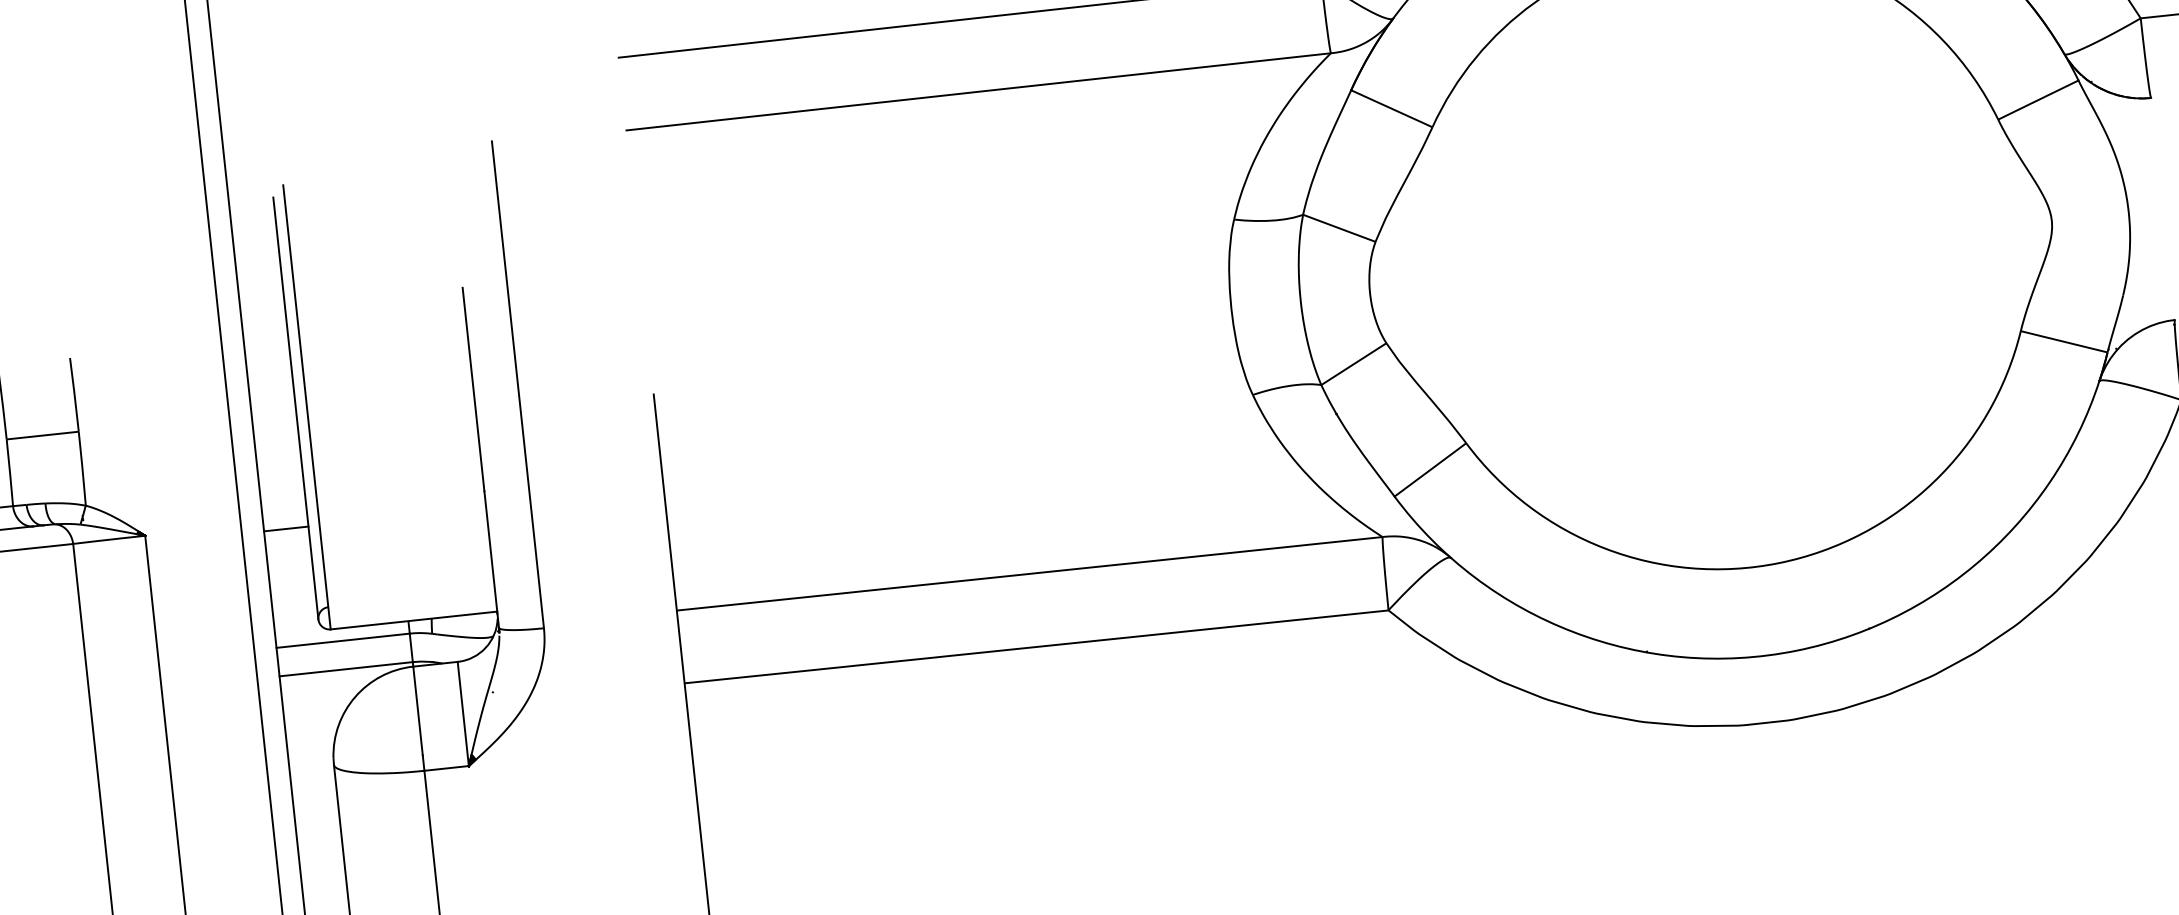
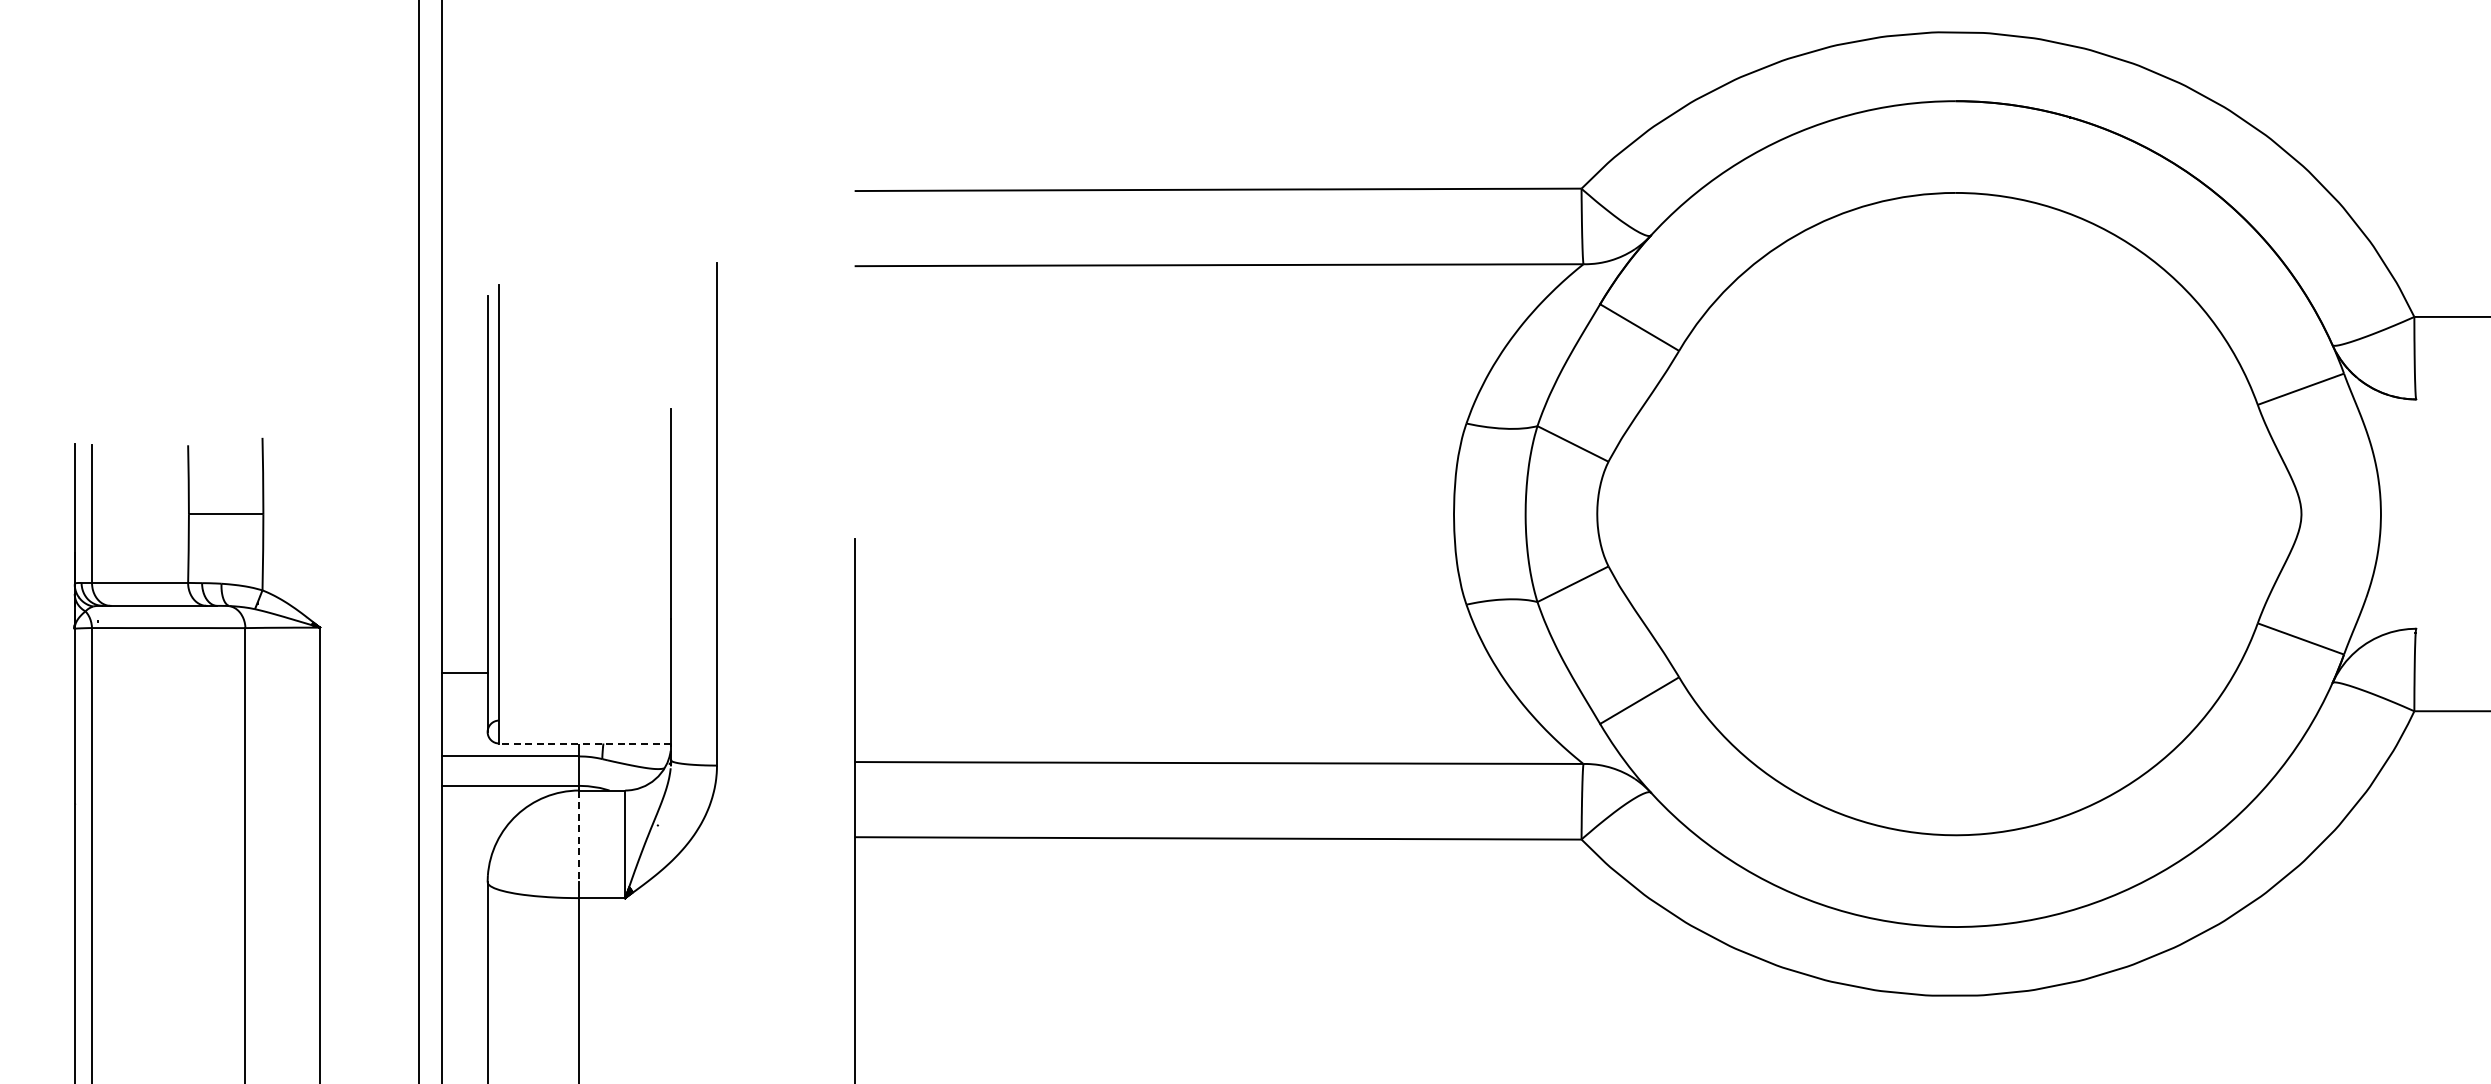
line: (286, 529) -> (464, 673), moved
line: (413, 620) -> (584, 743), solid -> dashed
line: (418, 711) -> (579, 836), solid -> dashed

